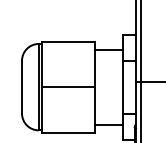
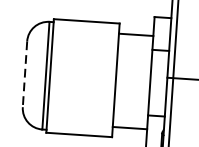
line: (22, 87) -> (25, 74), solid -> dashed
line: (68, 87) -> (82, 78), removed

